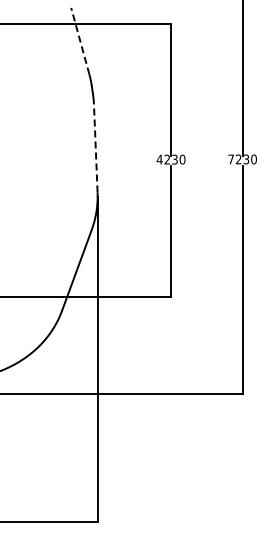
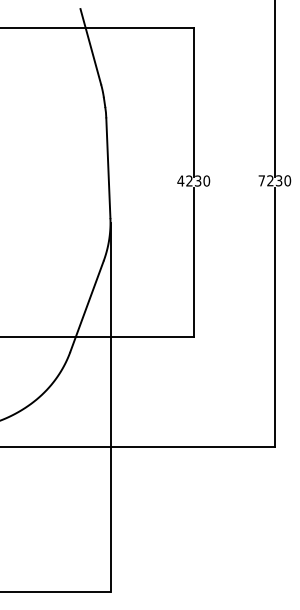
line: (80, 40) -> (91, 45), dashed -> solid
line: (95, 147) -> (108, 167), dashed -> solid

